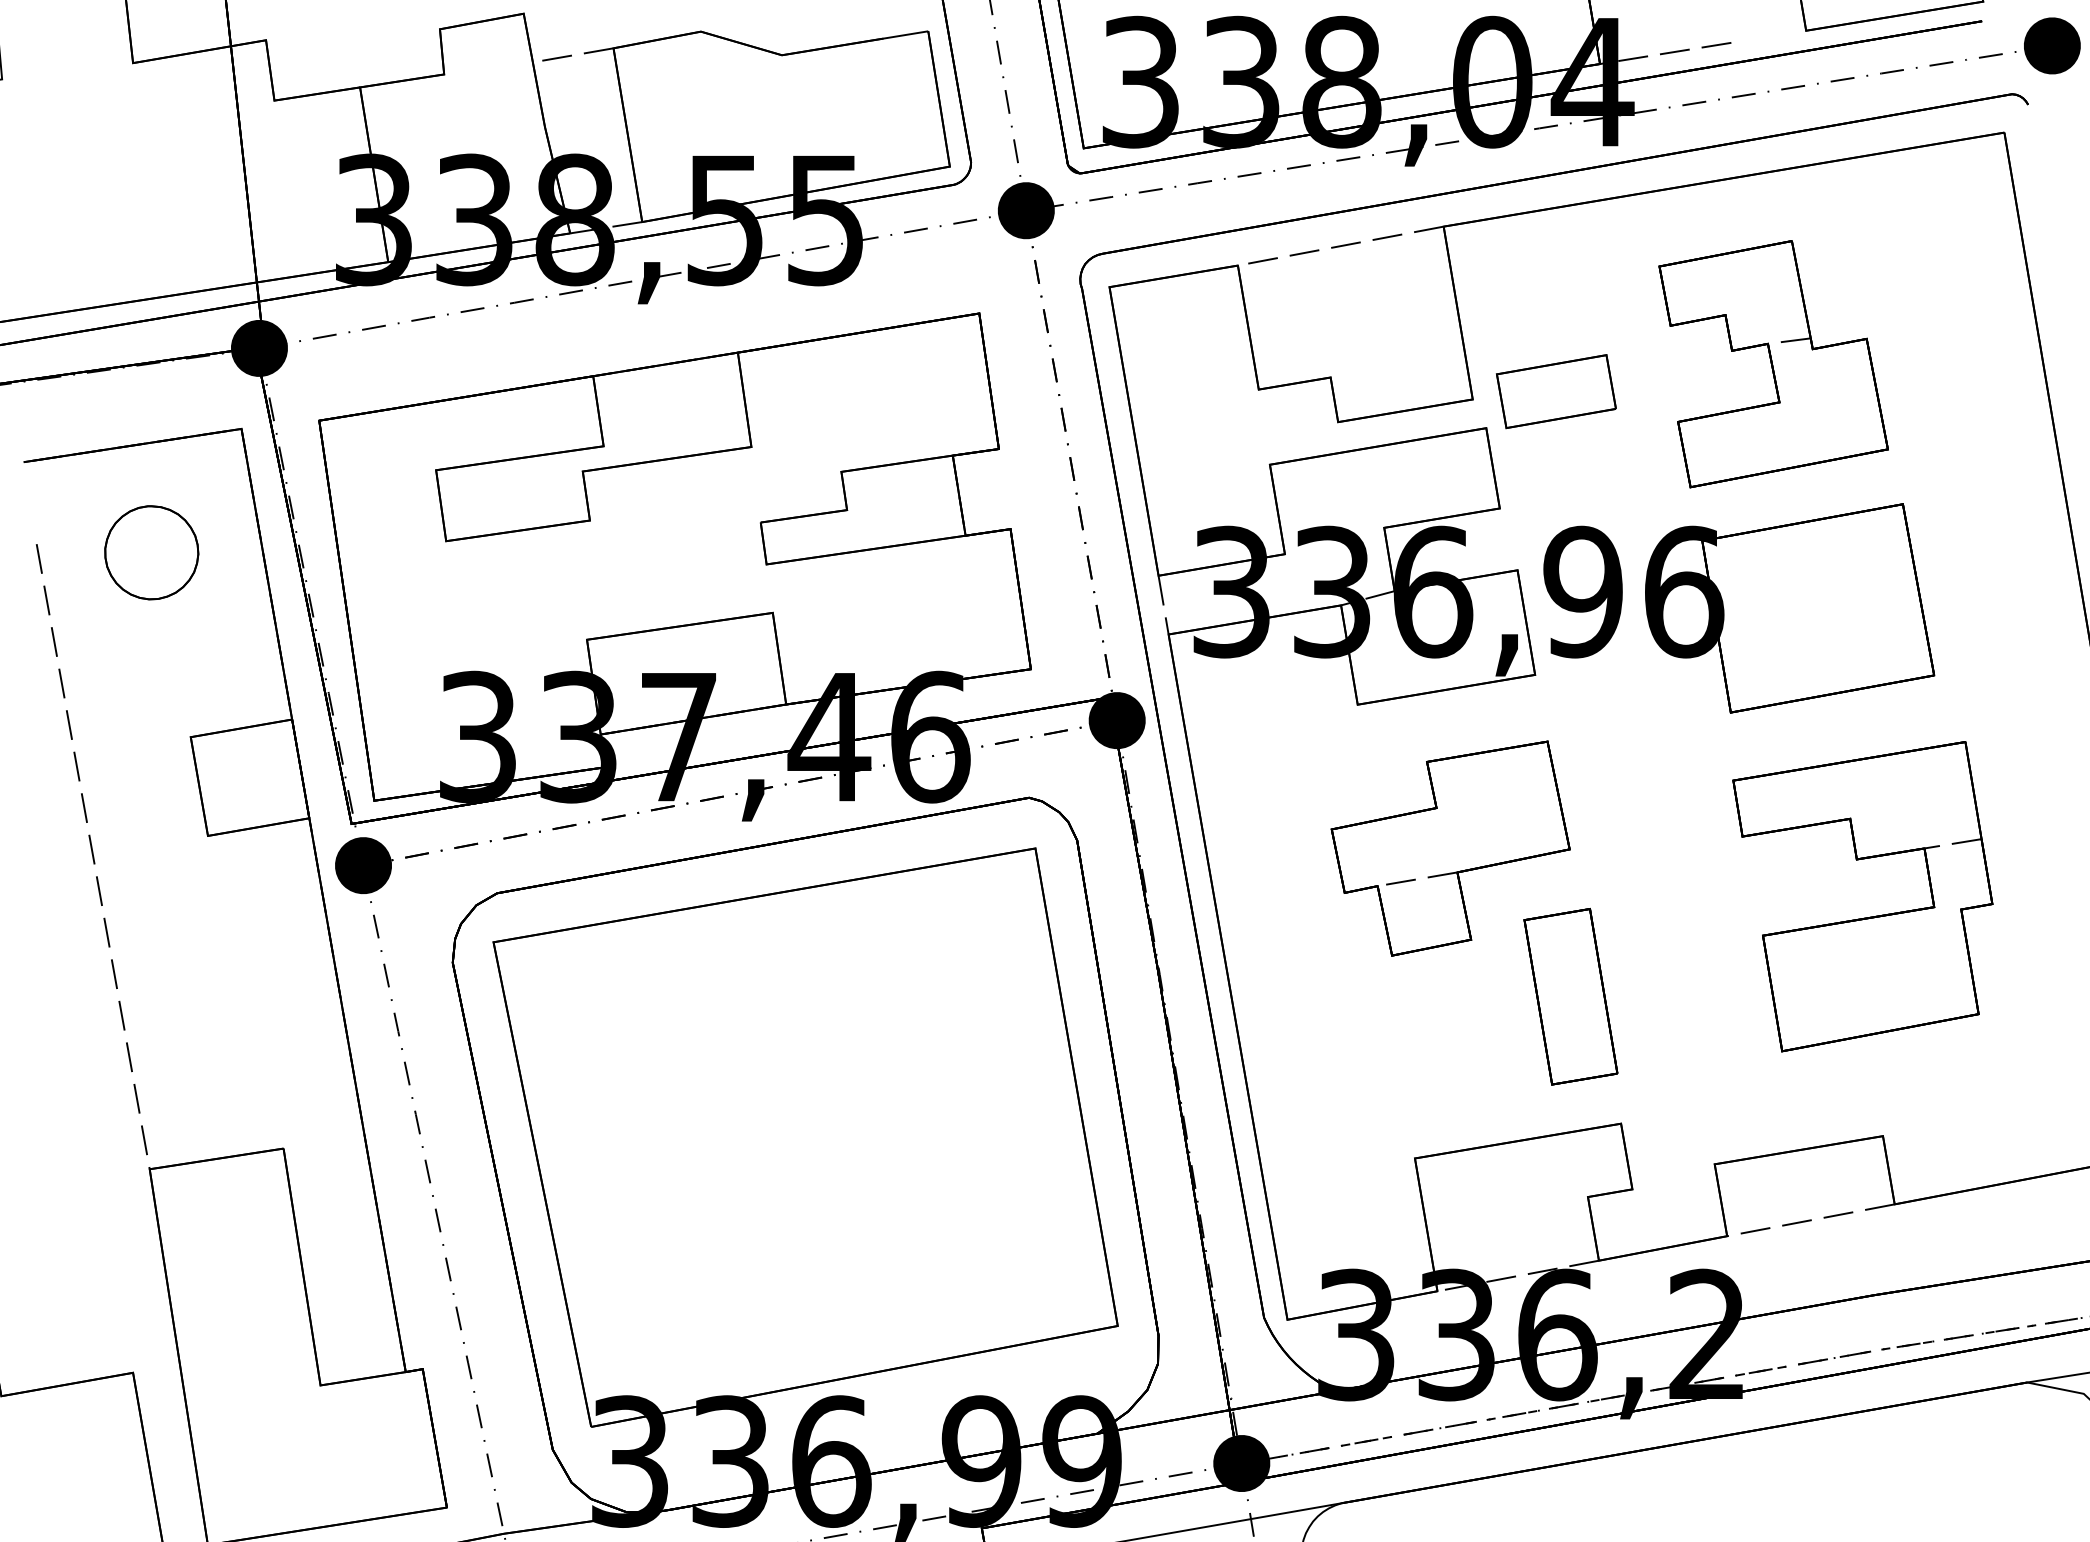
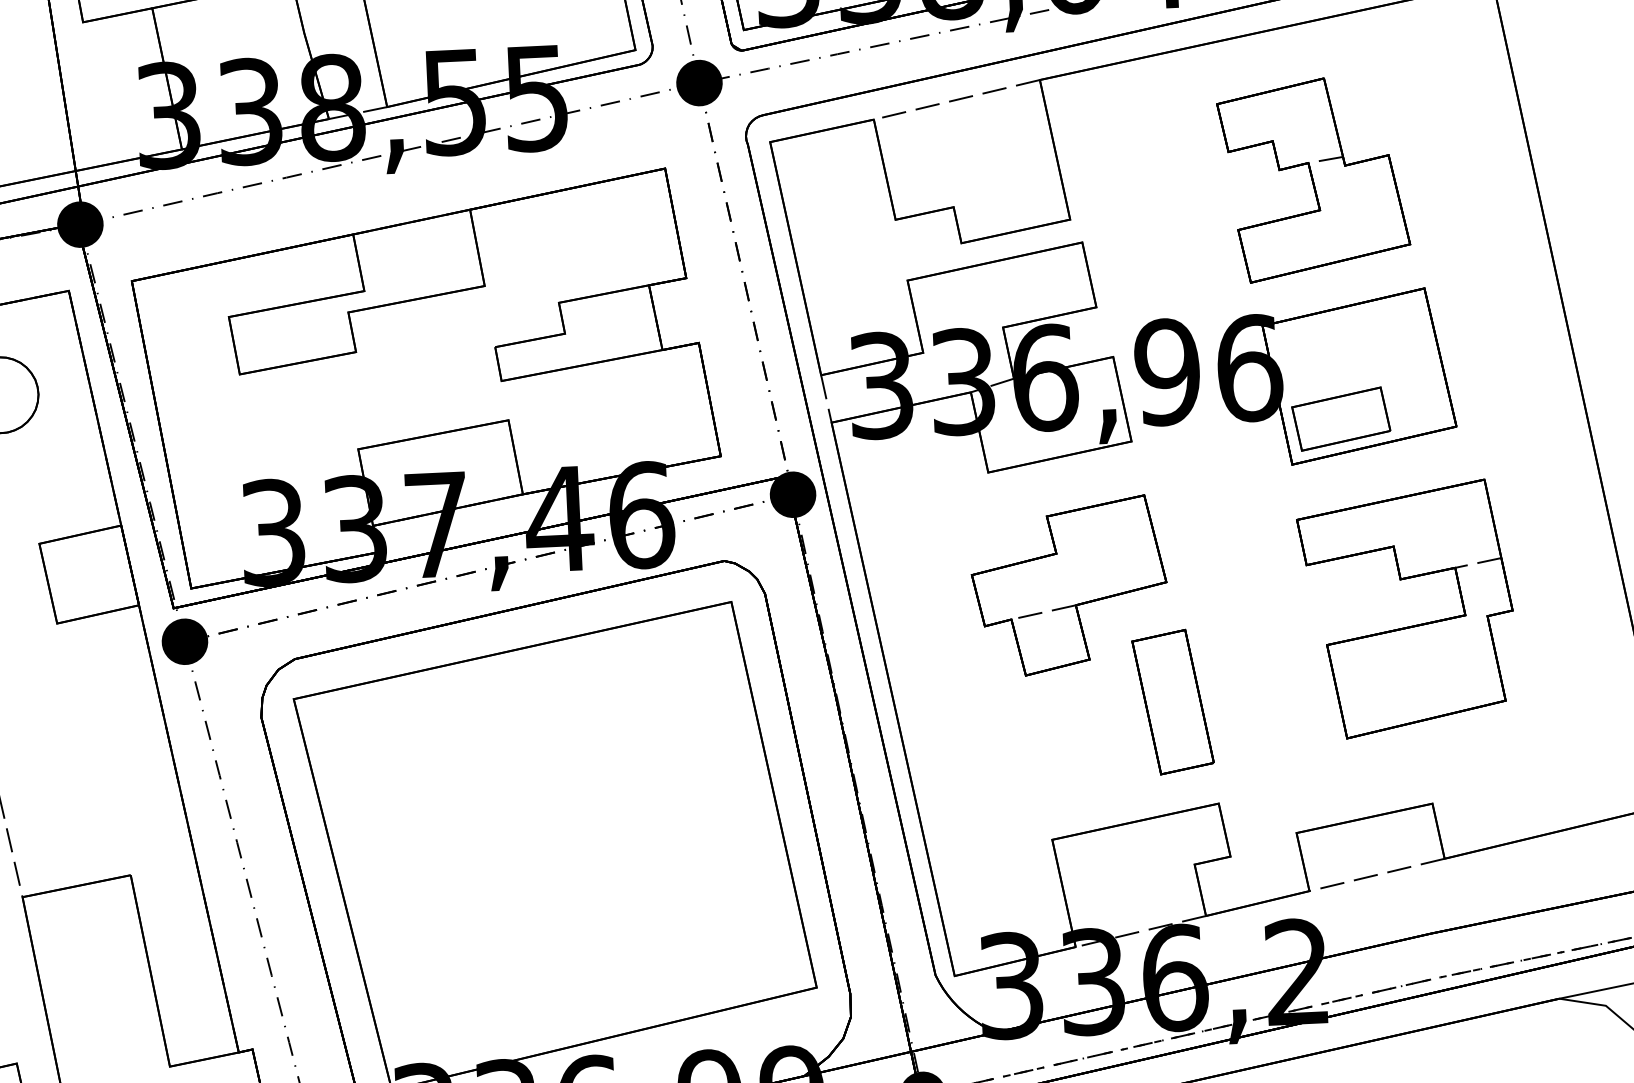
part: (1556, 391) -> (1341, 419), moved

